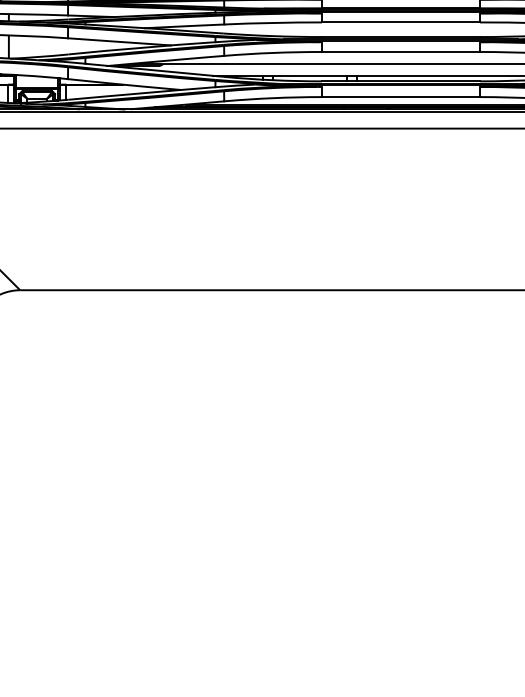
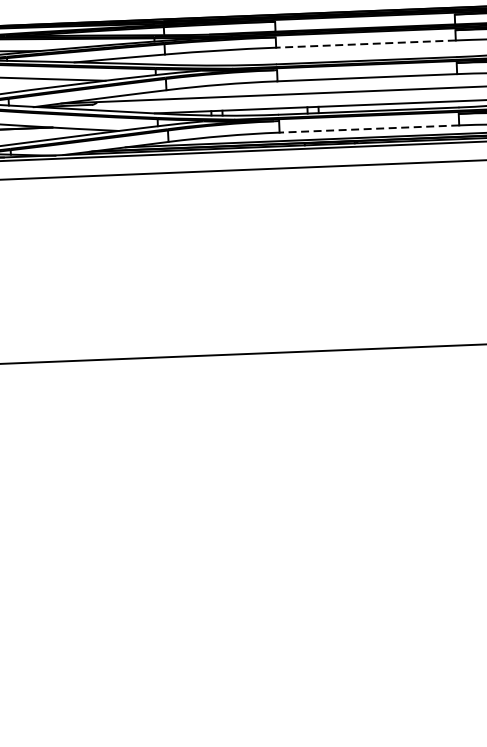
line: (400, 22) -> (365, 44), solid -> dashed
line: (400, 97) -> (368, 129), solid -> dashed

